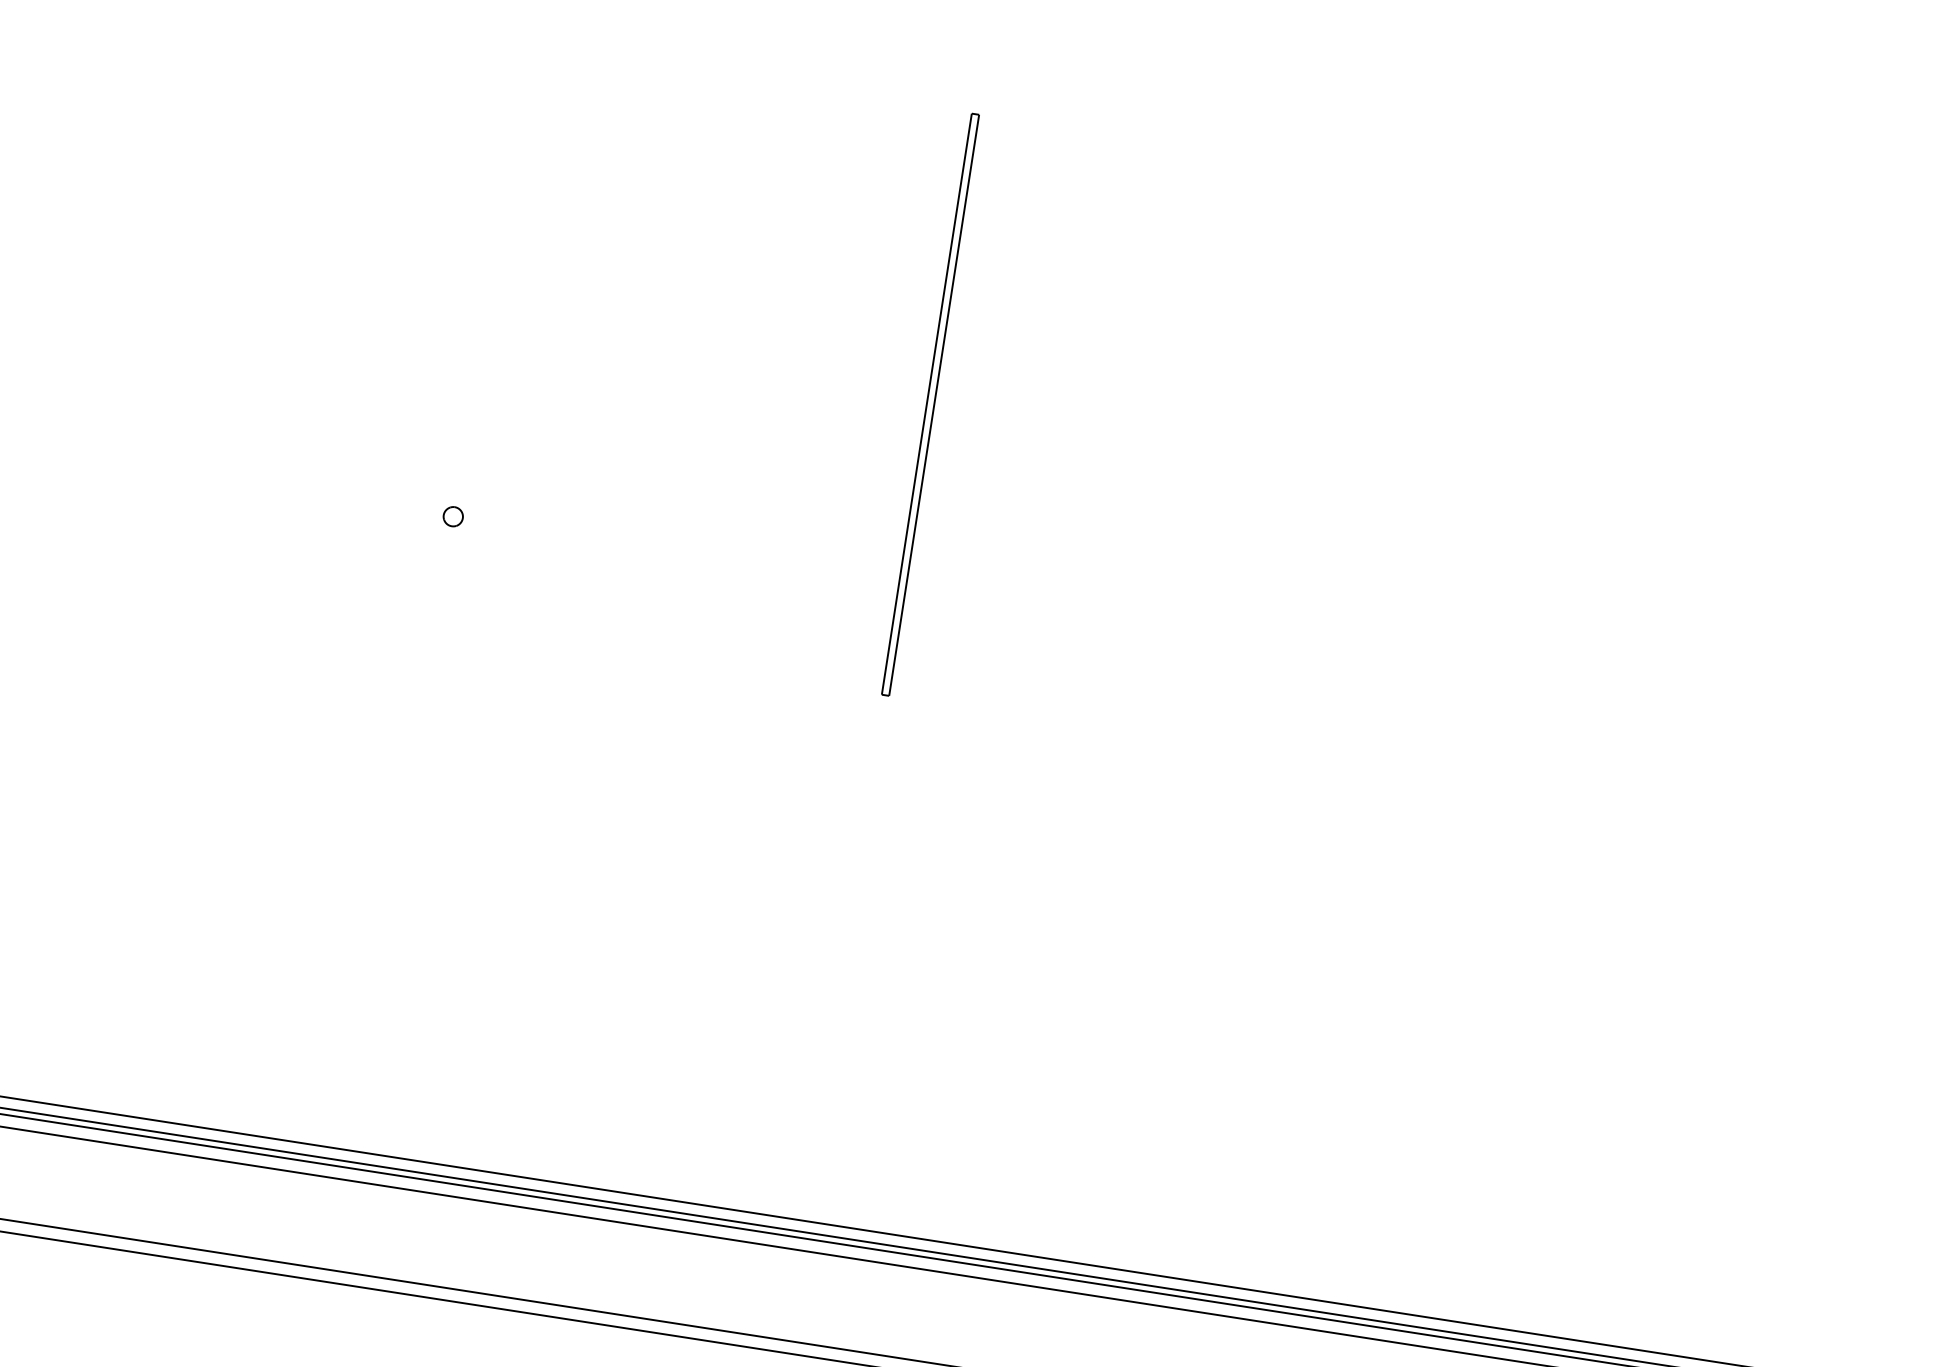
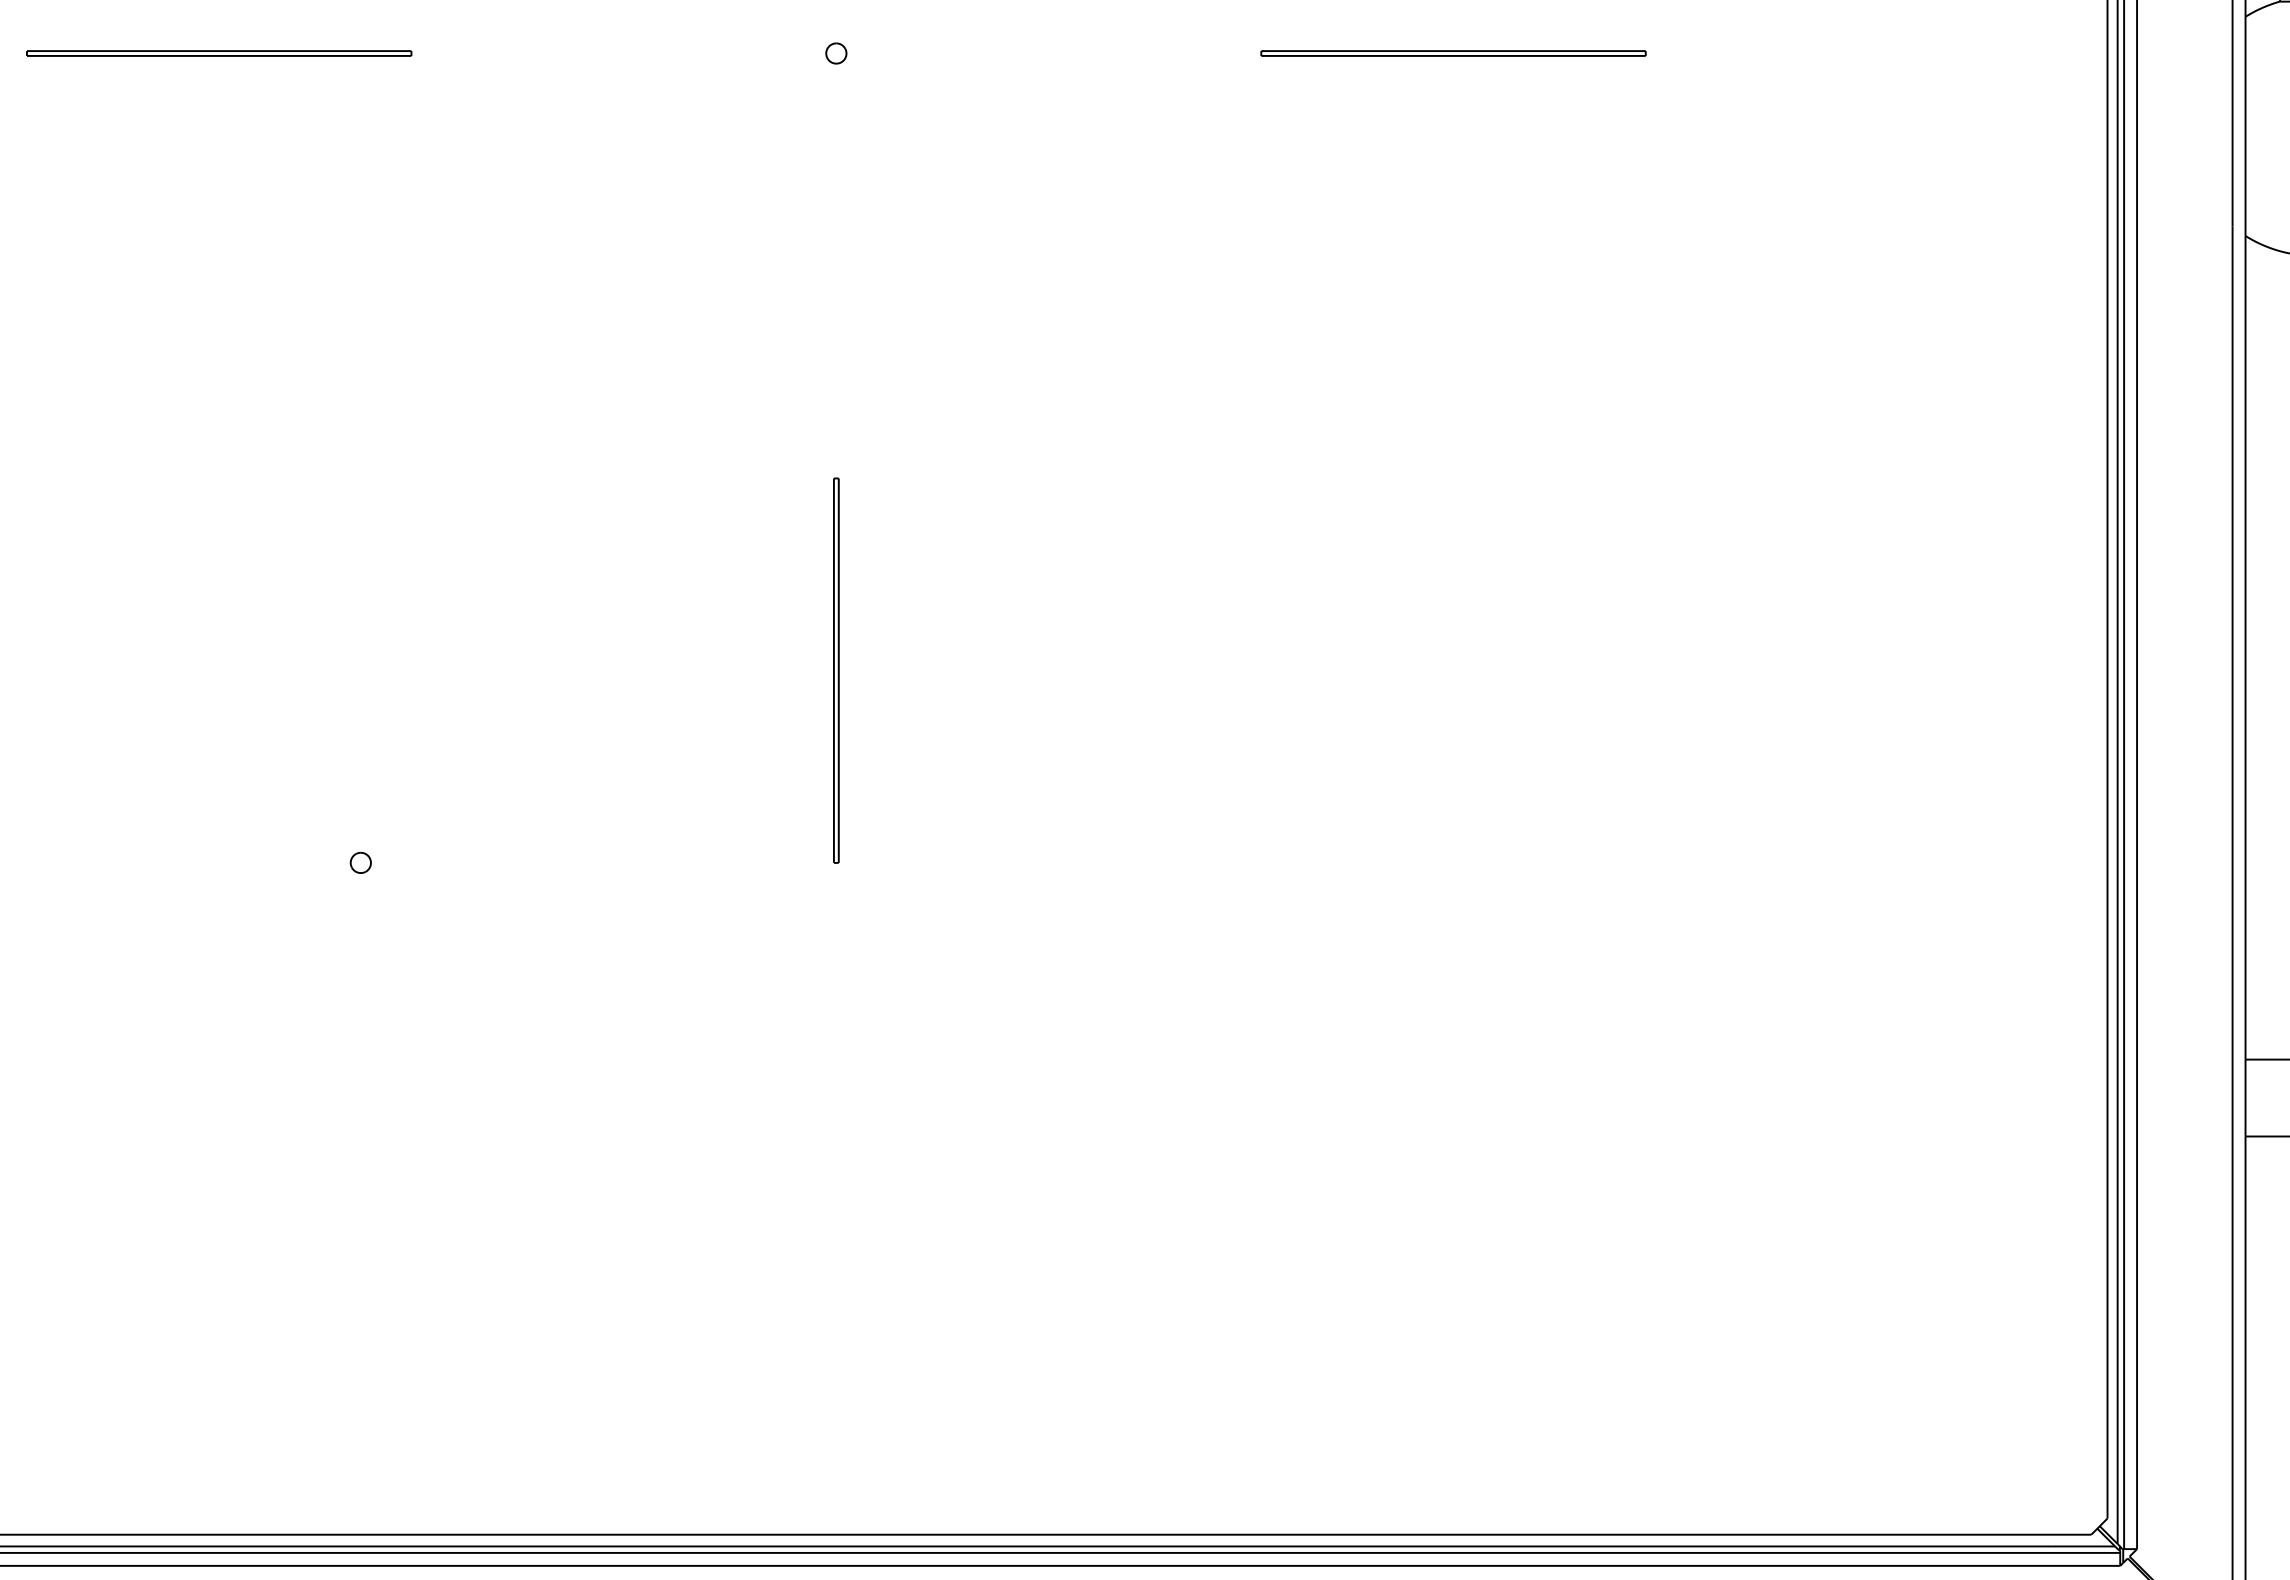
part: (930, 404) -> (836, 670), size x0.62

